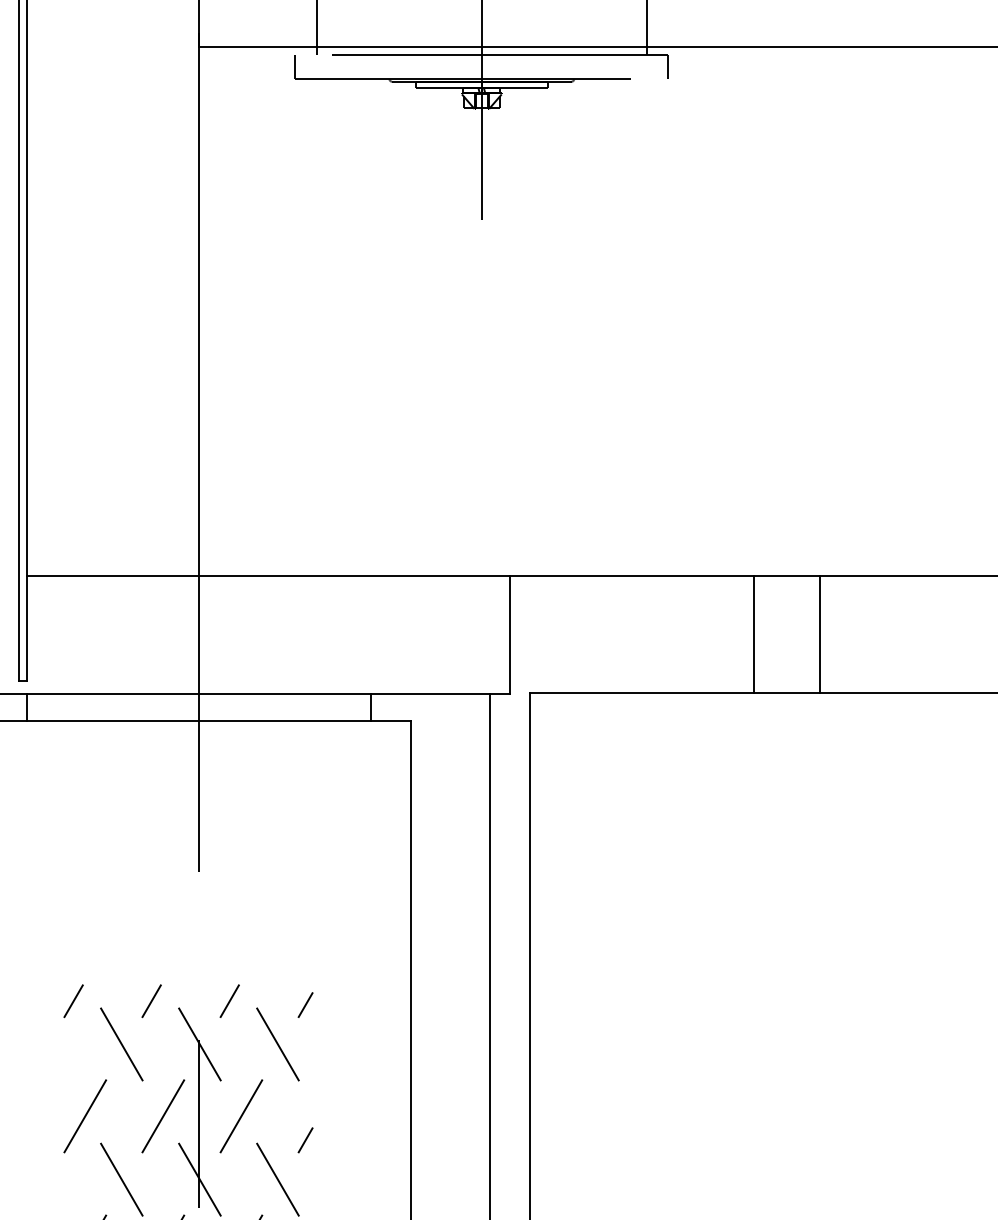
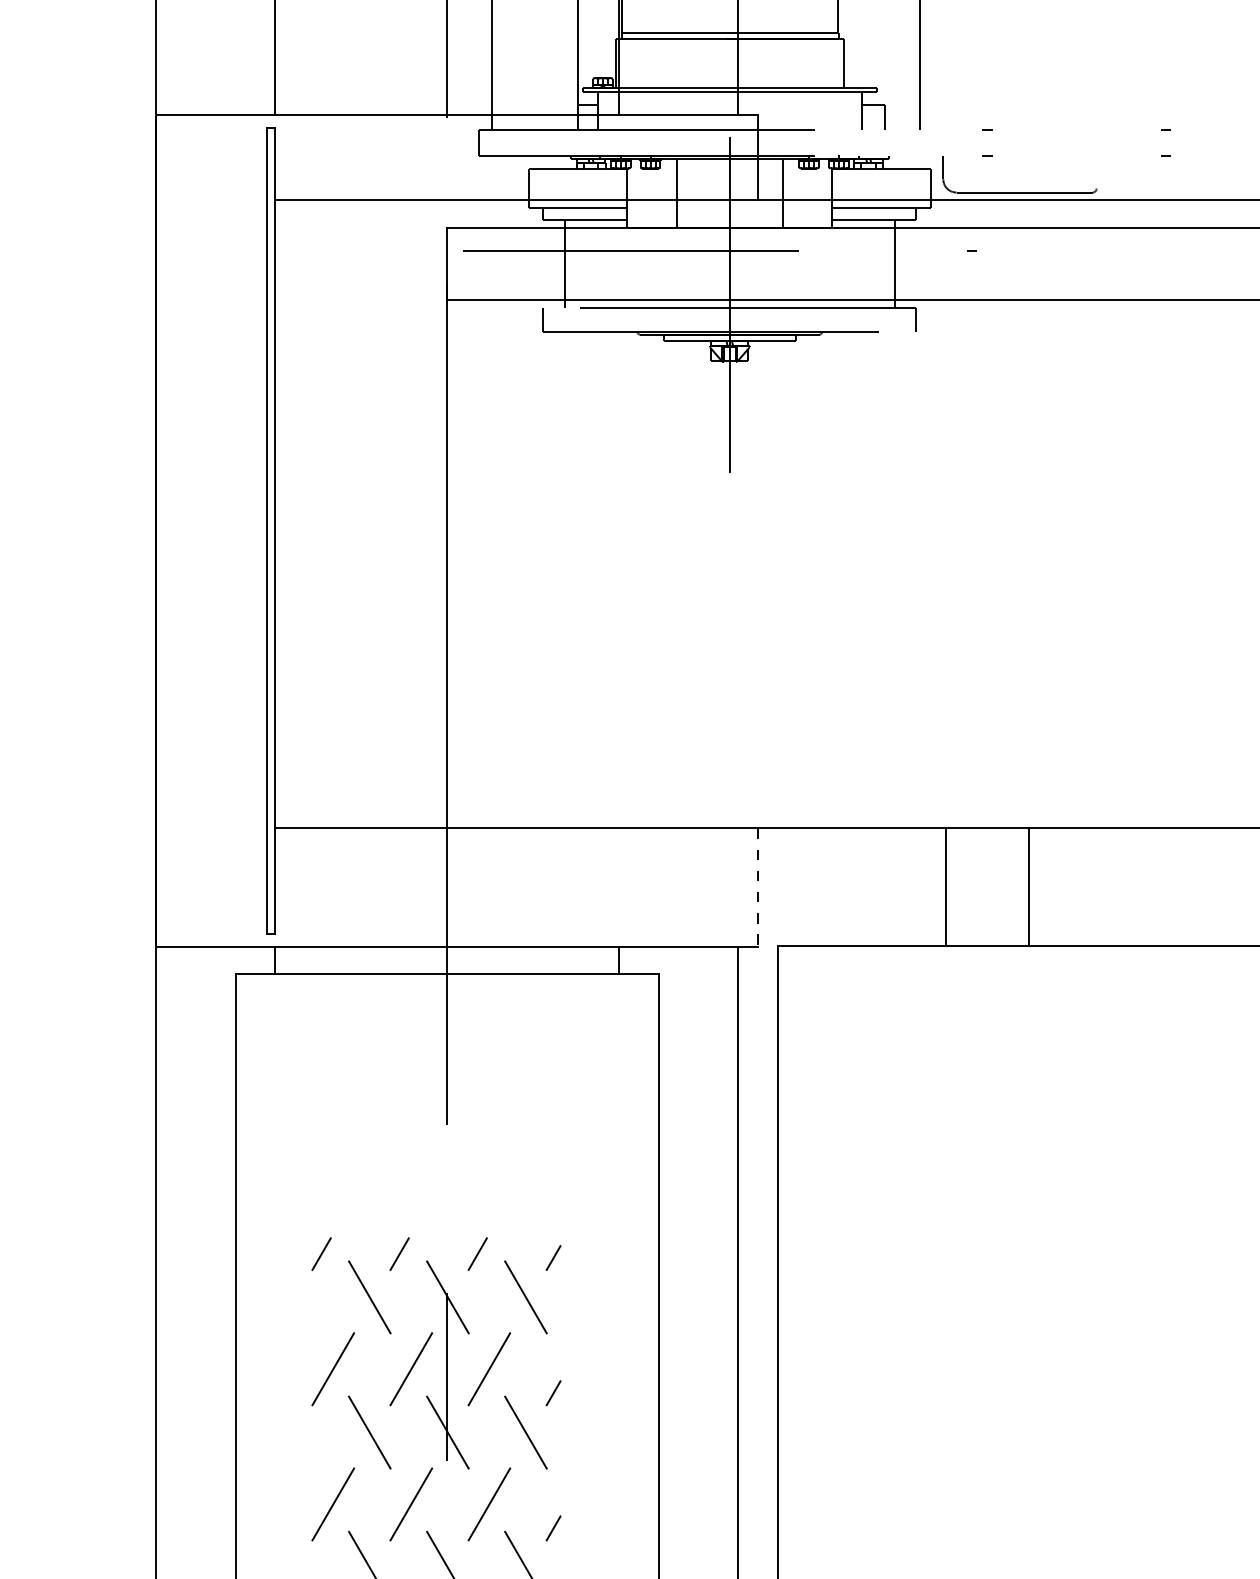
line: (754, 634) -> (946, 887), moved
line: (820, 634) -> (1029, 887), moved
line: (509, 635) -> (757, 888), solid -> dashed

